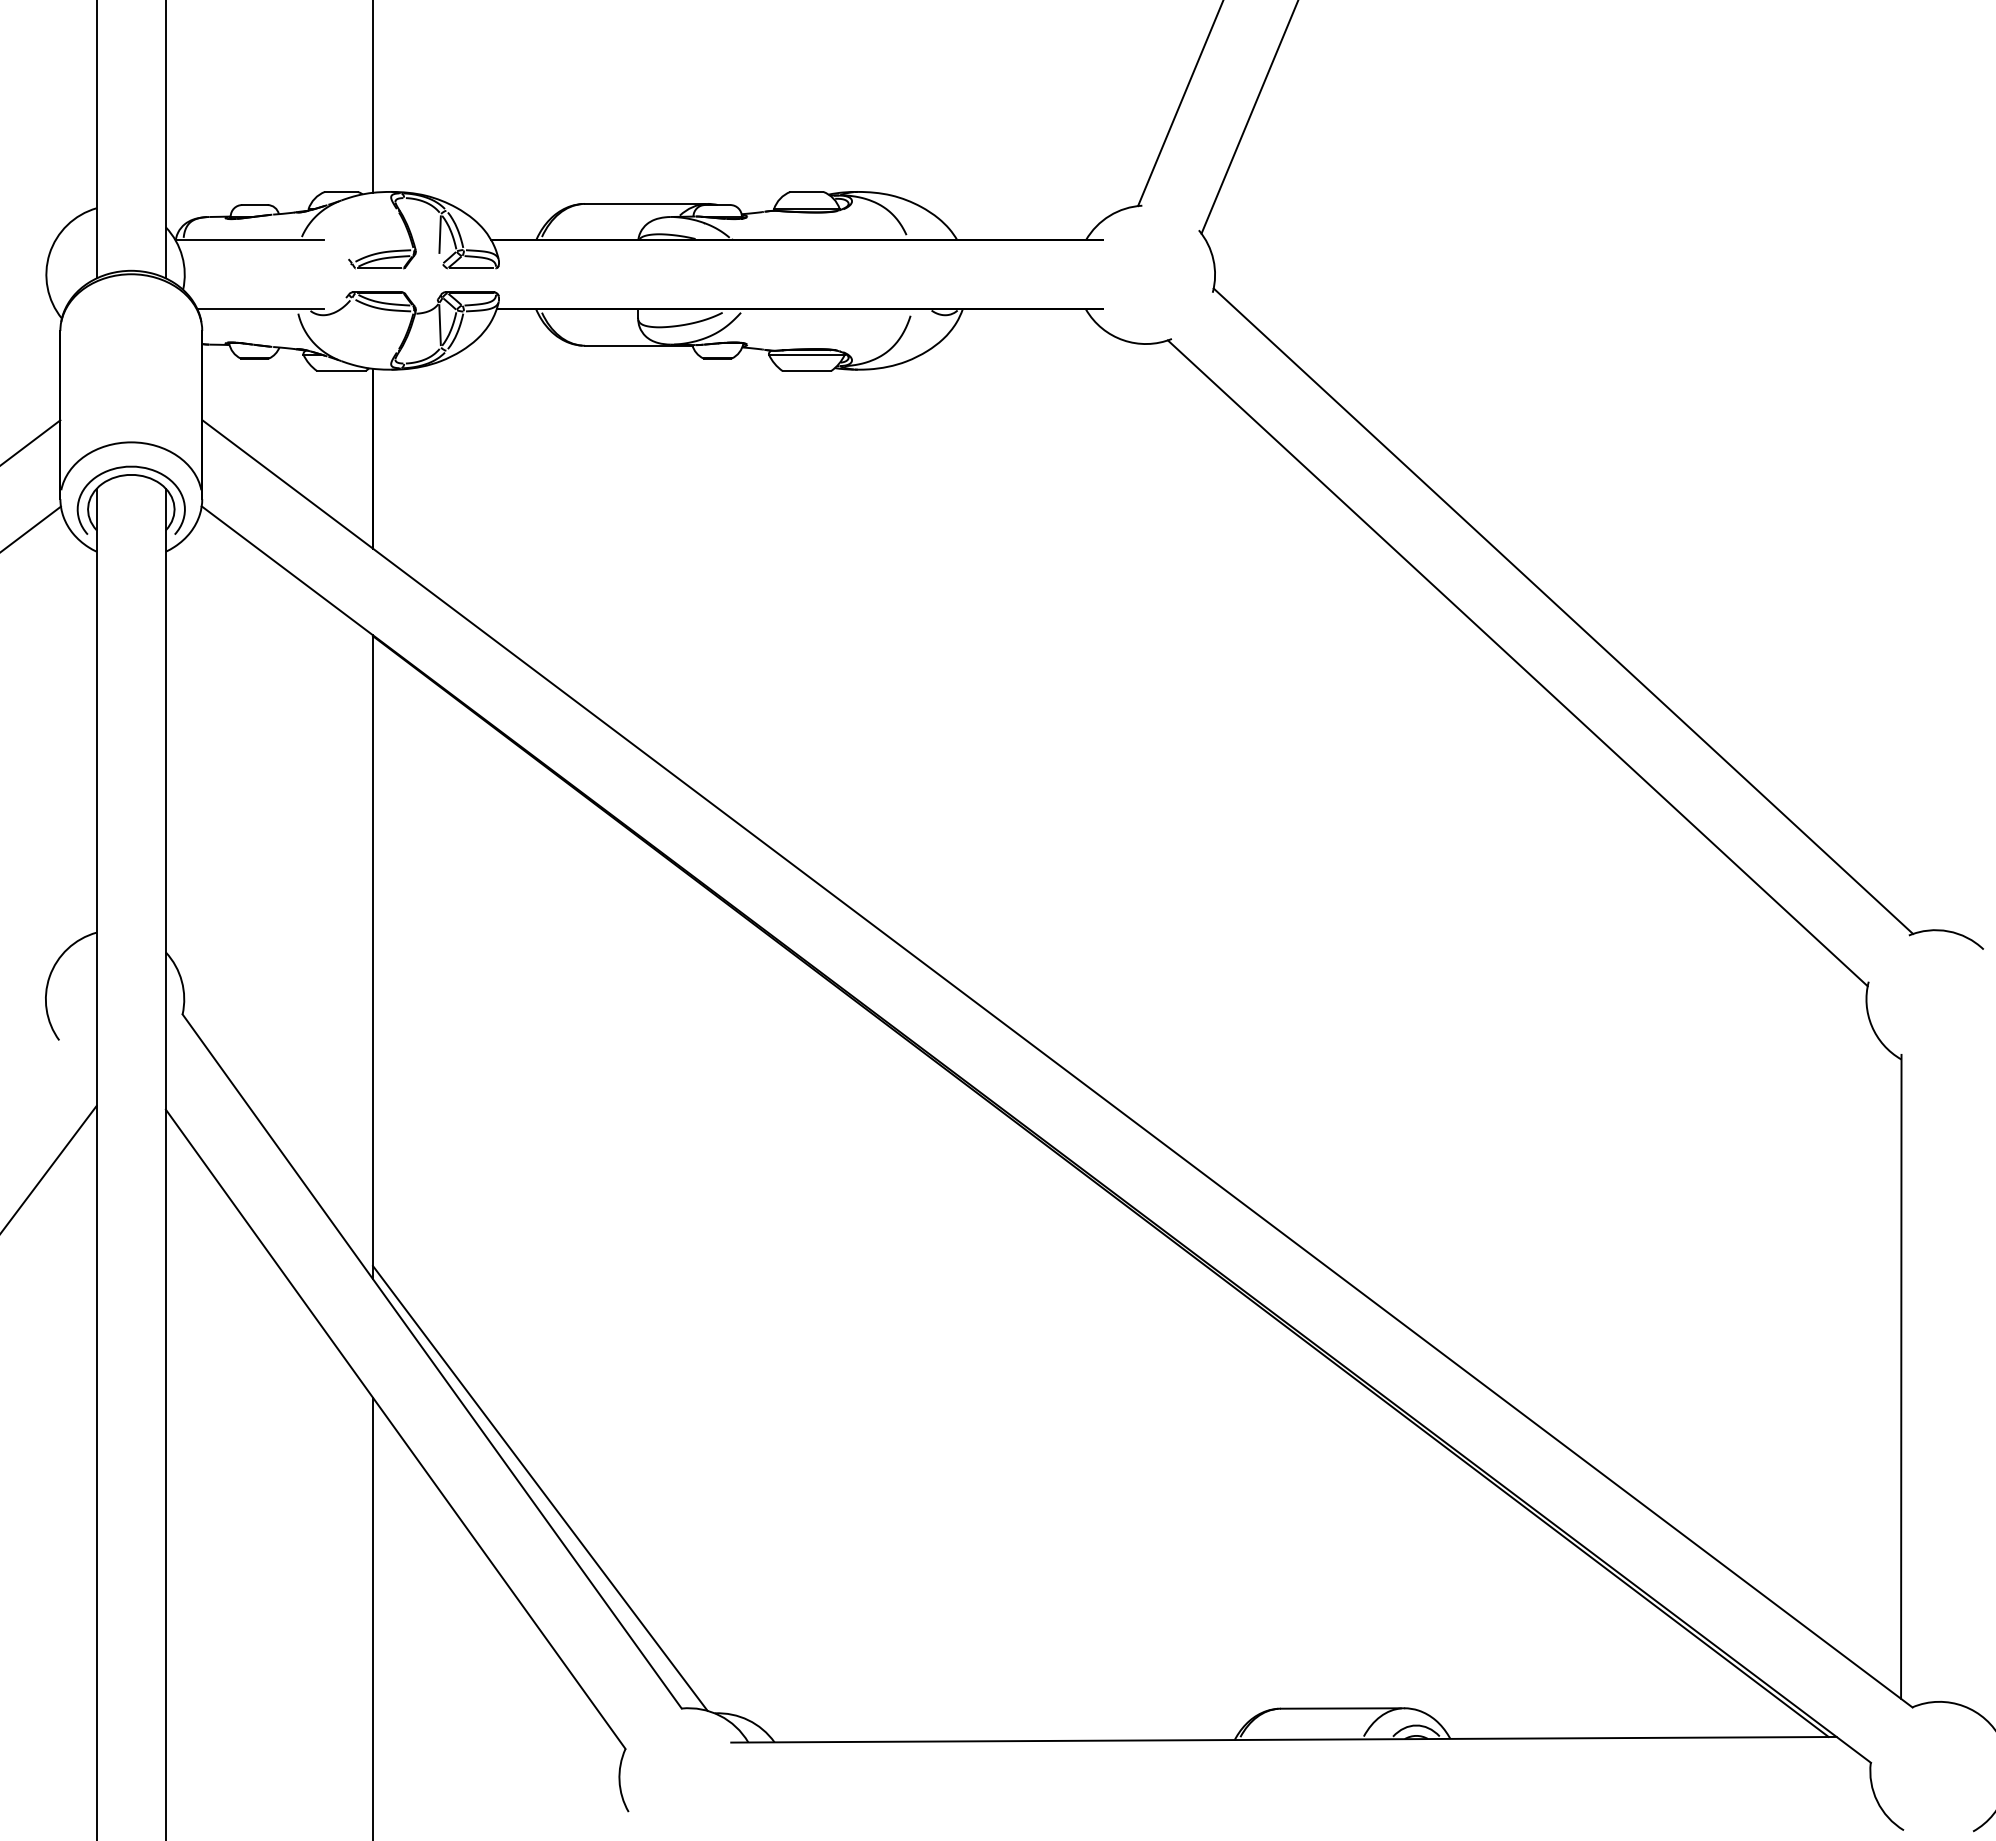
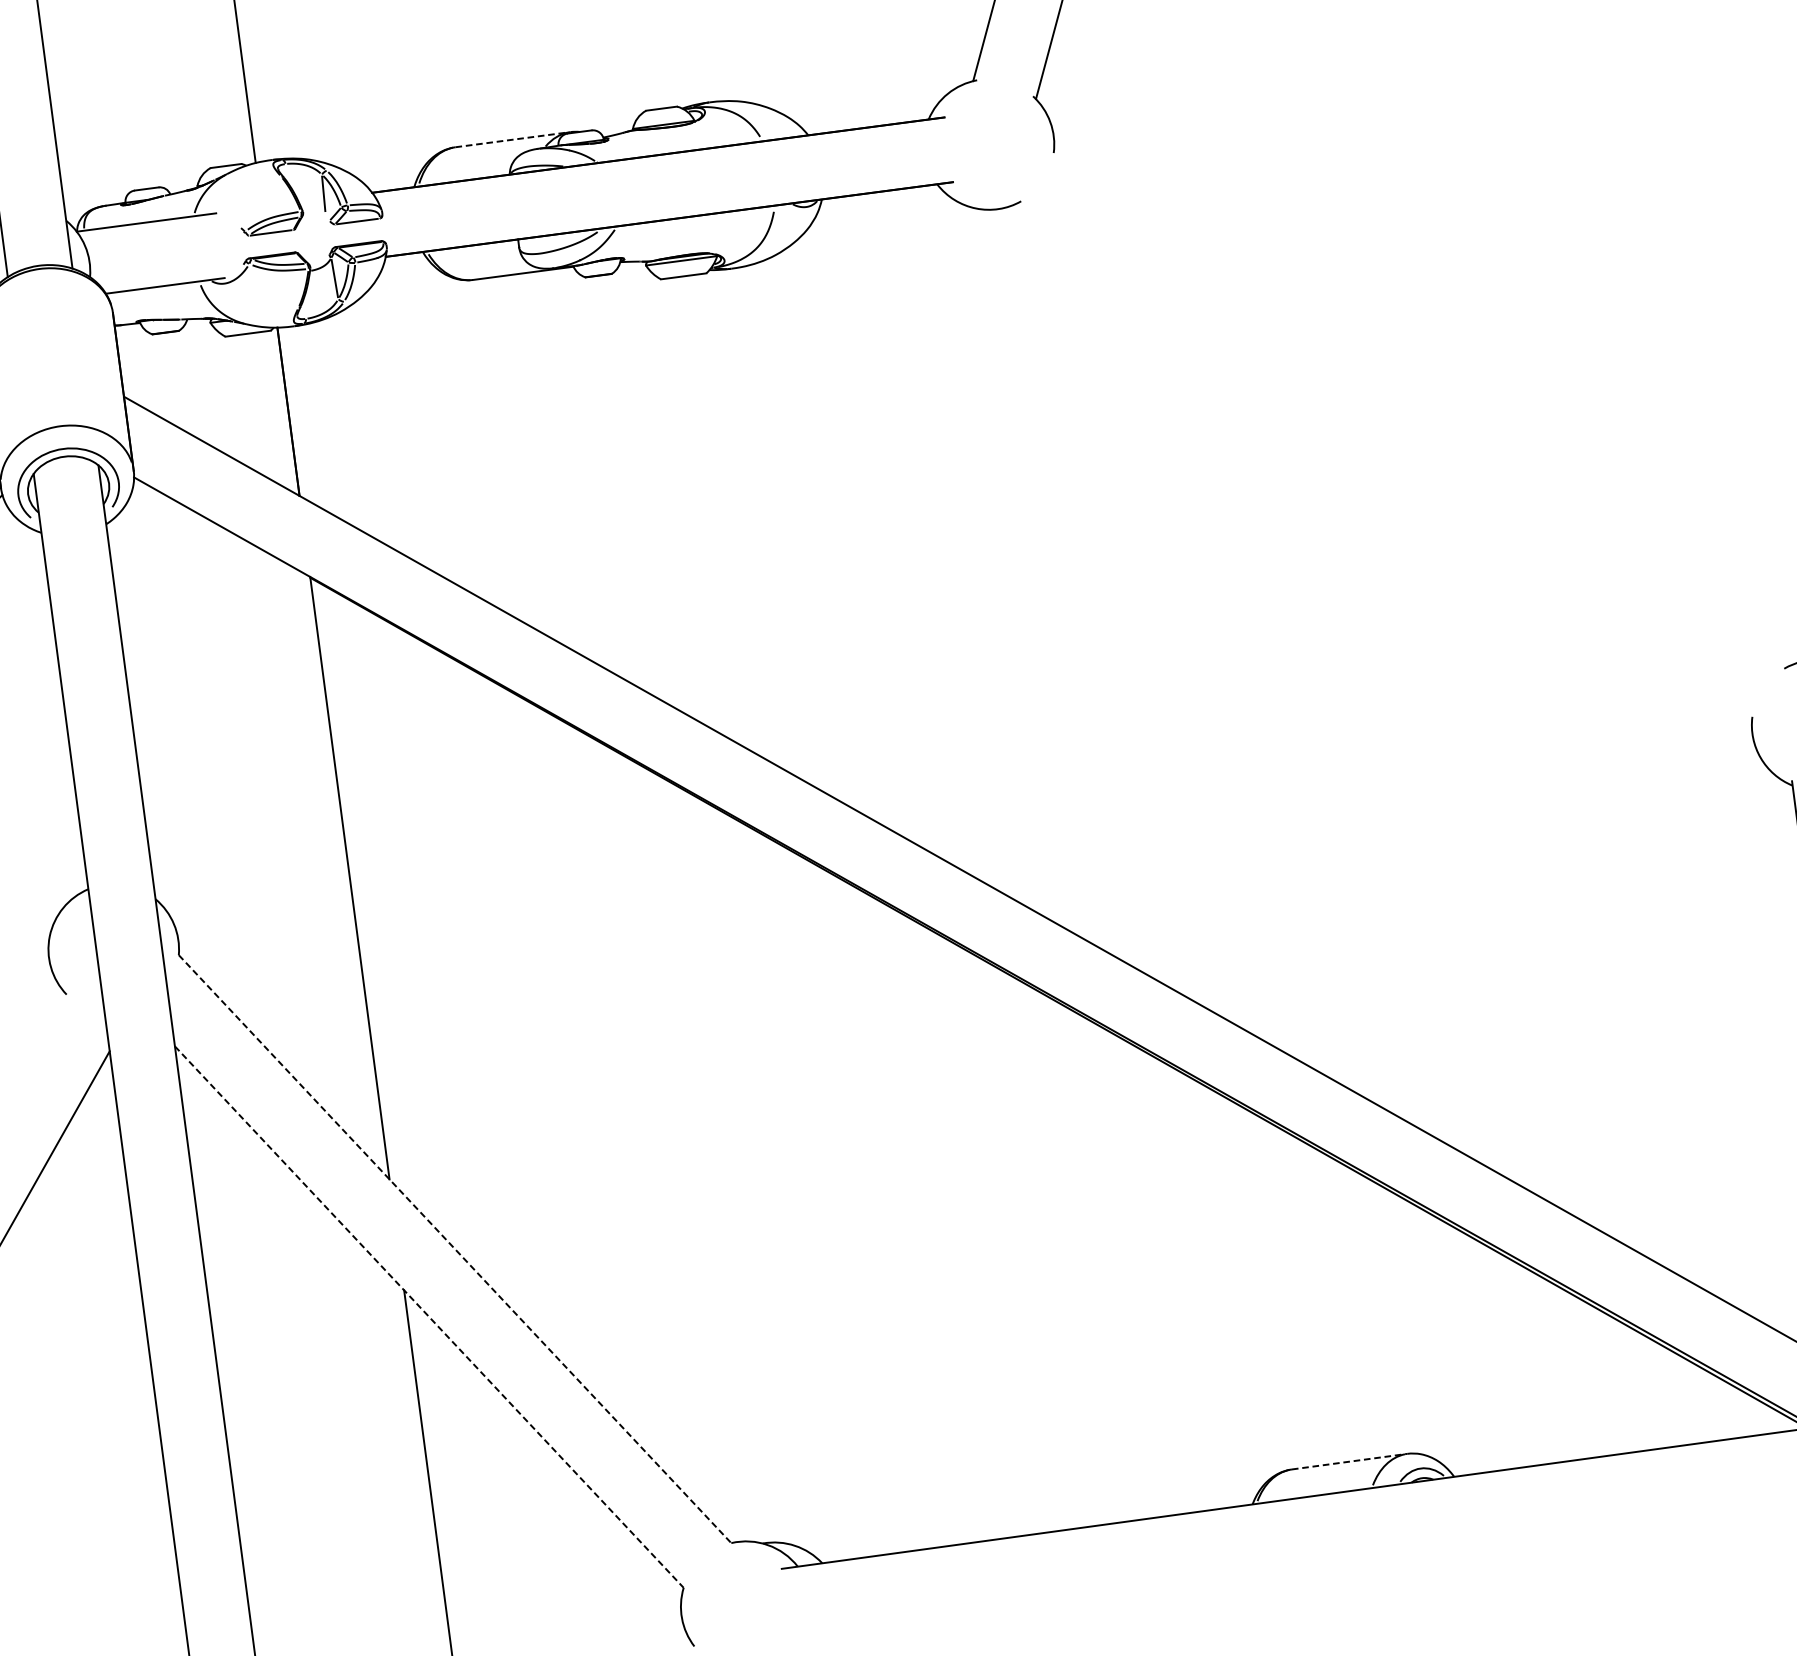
line: (646, 203) -> (512, 139), solid -> dashed
line: (1563, 610) -> (1421, 407), removed
line: (1517, 663) -> (1384, 462), removed
line: (432, 1361) -> (455, 1249), solid -> dashed
line: (395, 1429) -> (429, 1317), solid -> dashed
line: (539, 1488) -> (571, 1354), removed
line: (1342, 1708) -> (1349, 1461), solid -> dashed

